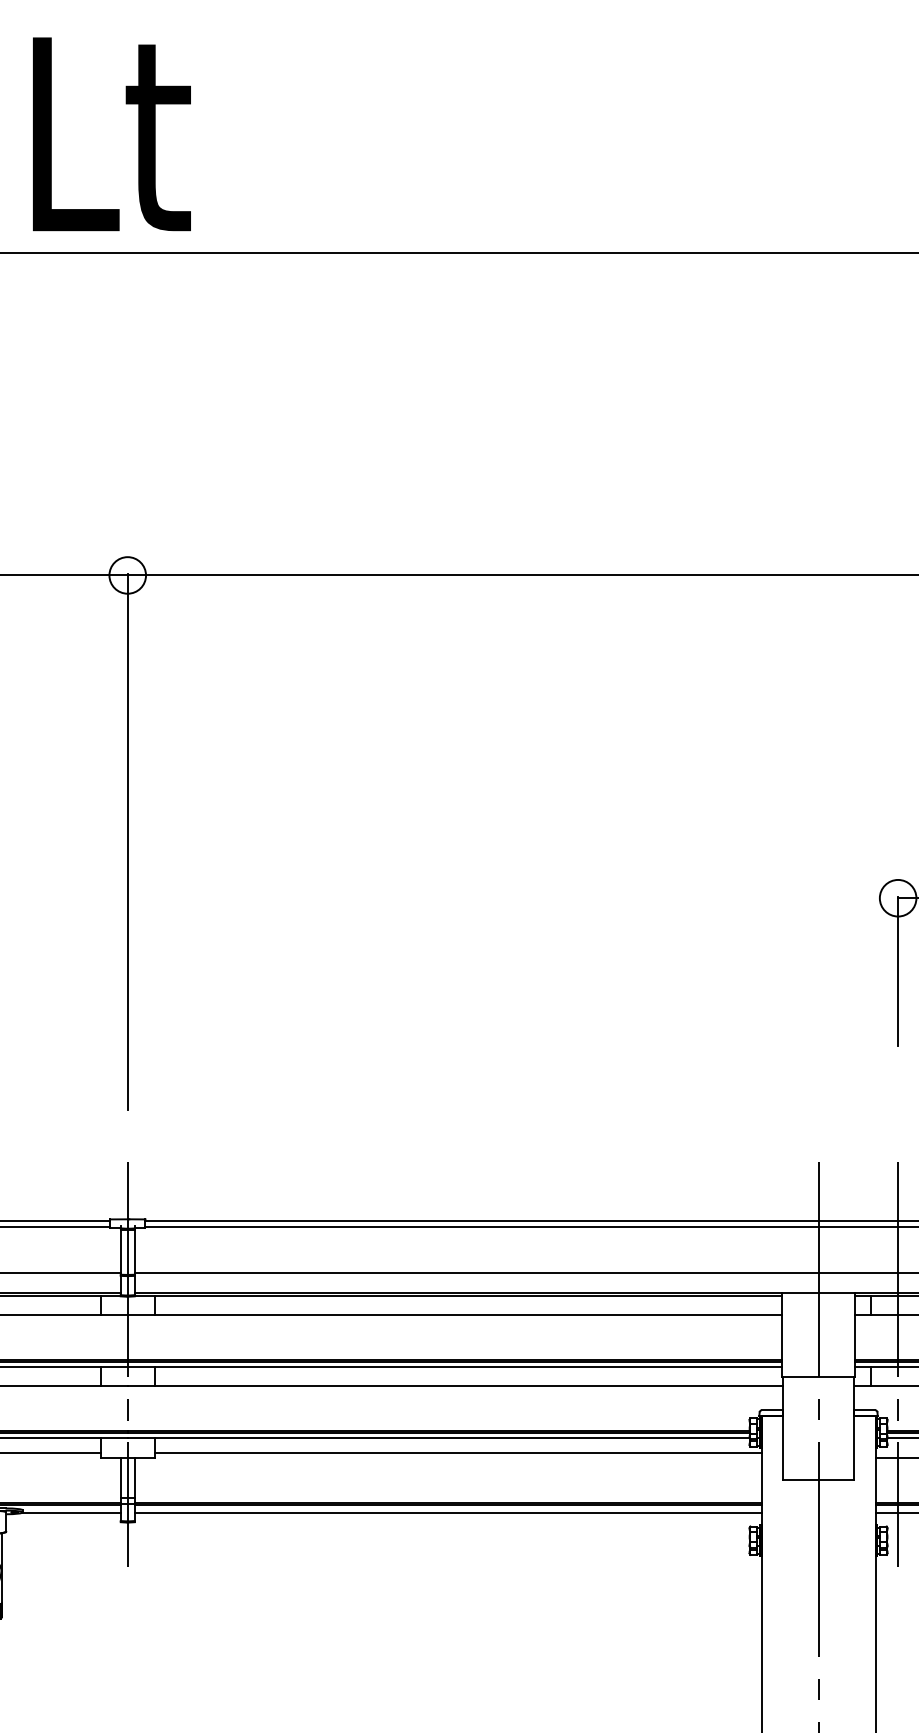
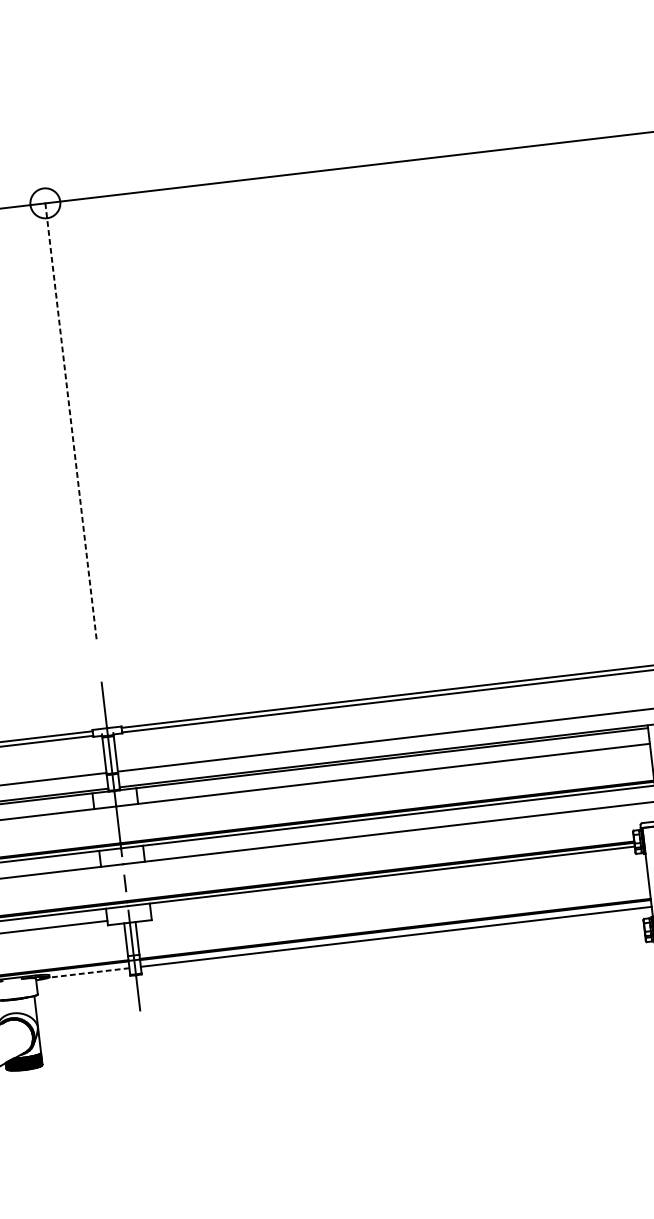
line: (127, 842) -> (70, 421), solid -> dashed
line: (457, 1452) -> (398, 886), removed
line: (70, 1512) -> (88, 972), solid -> dashed

